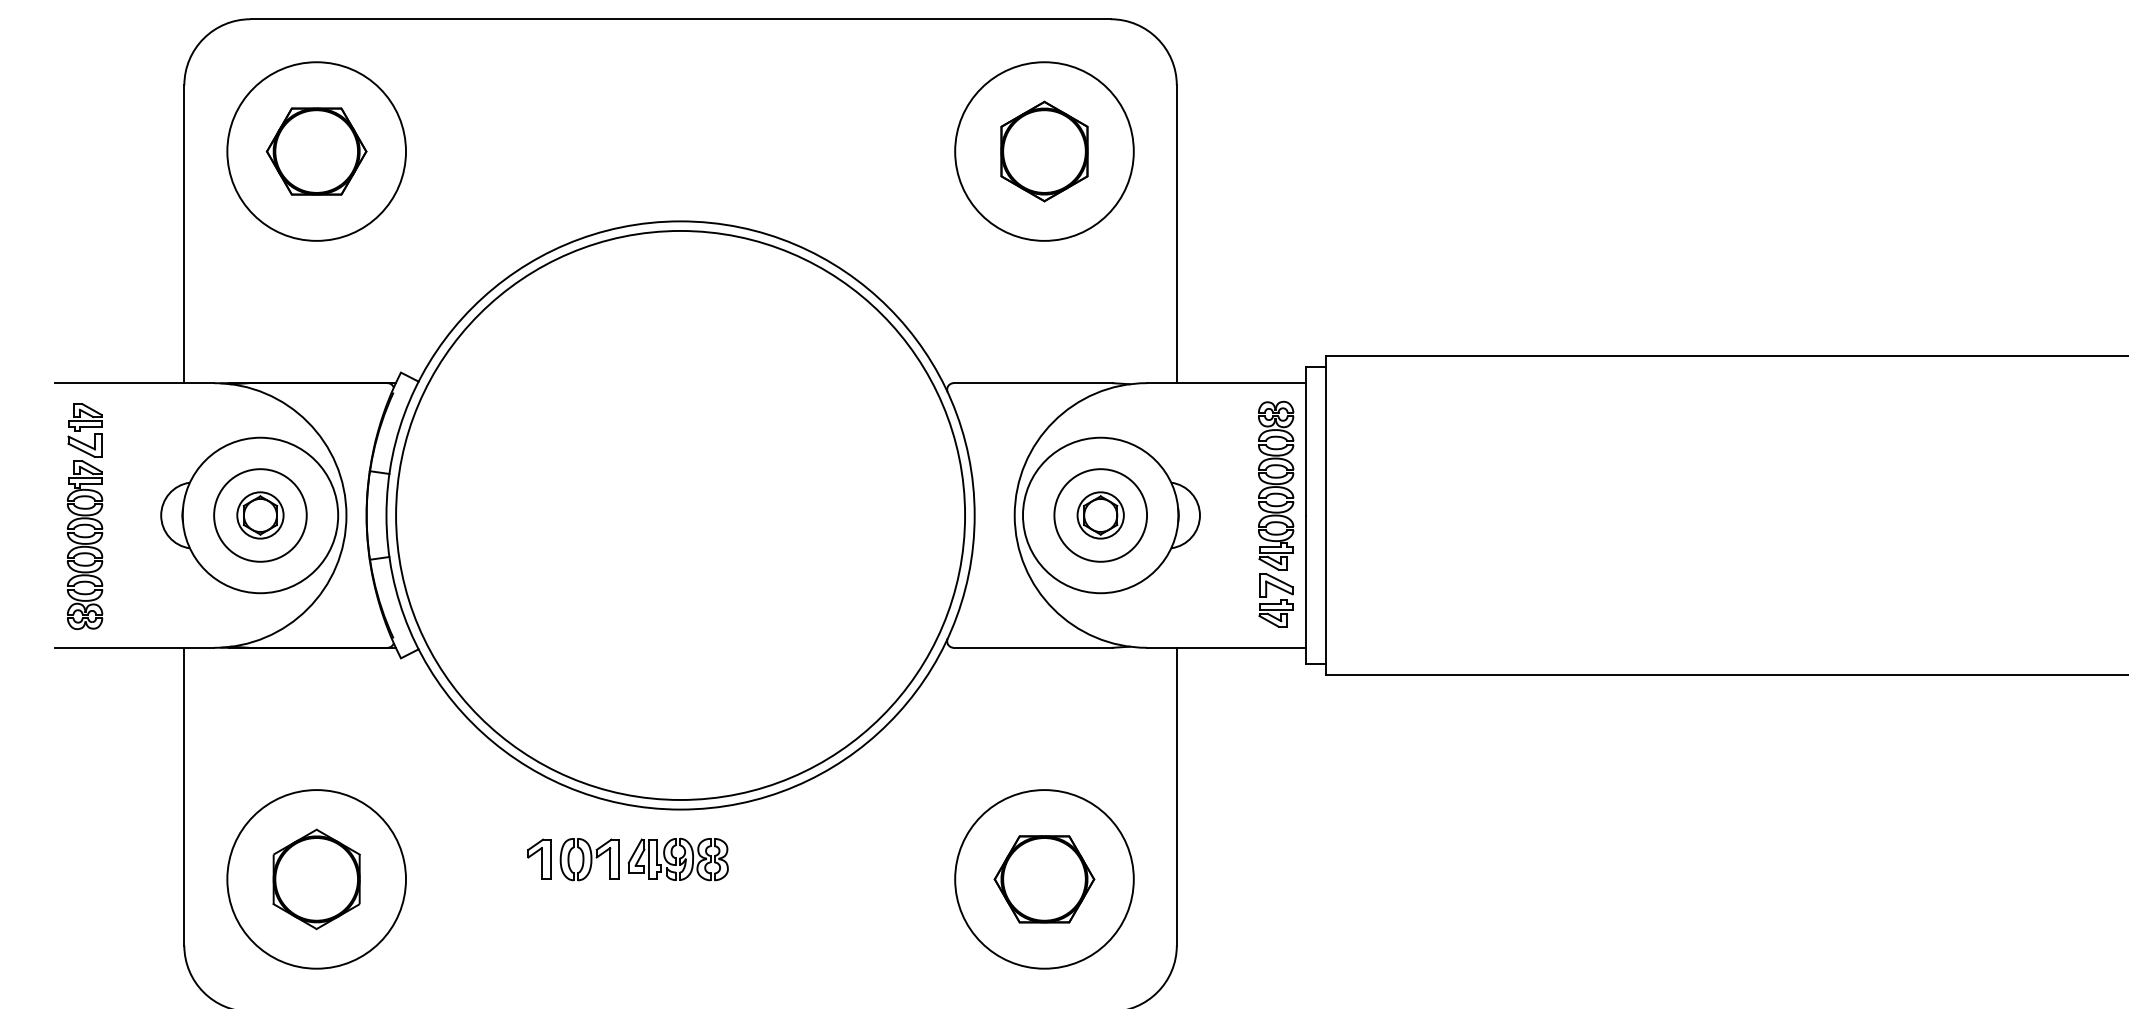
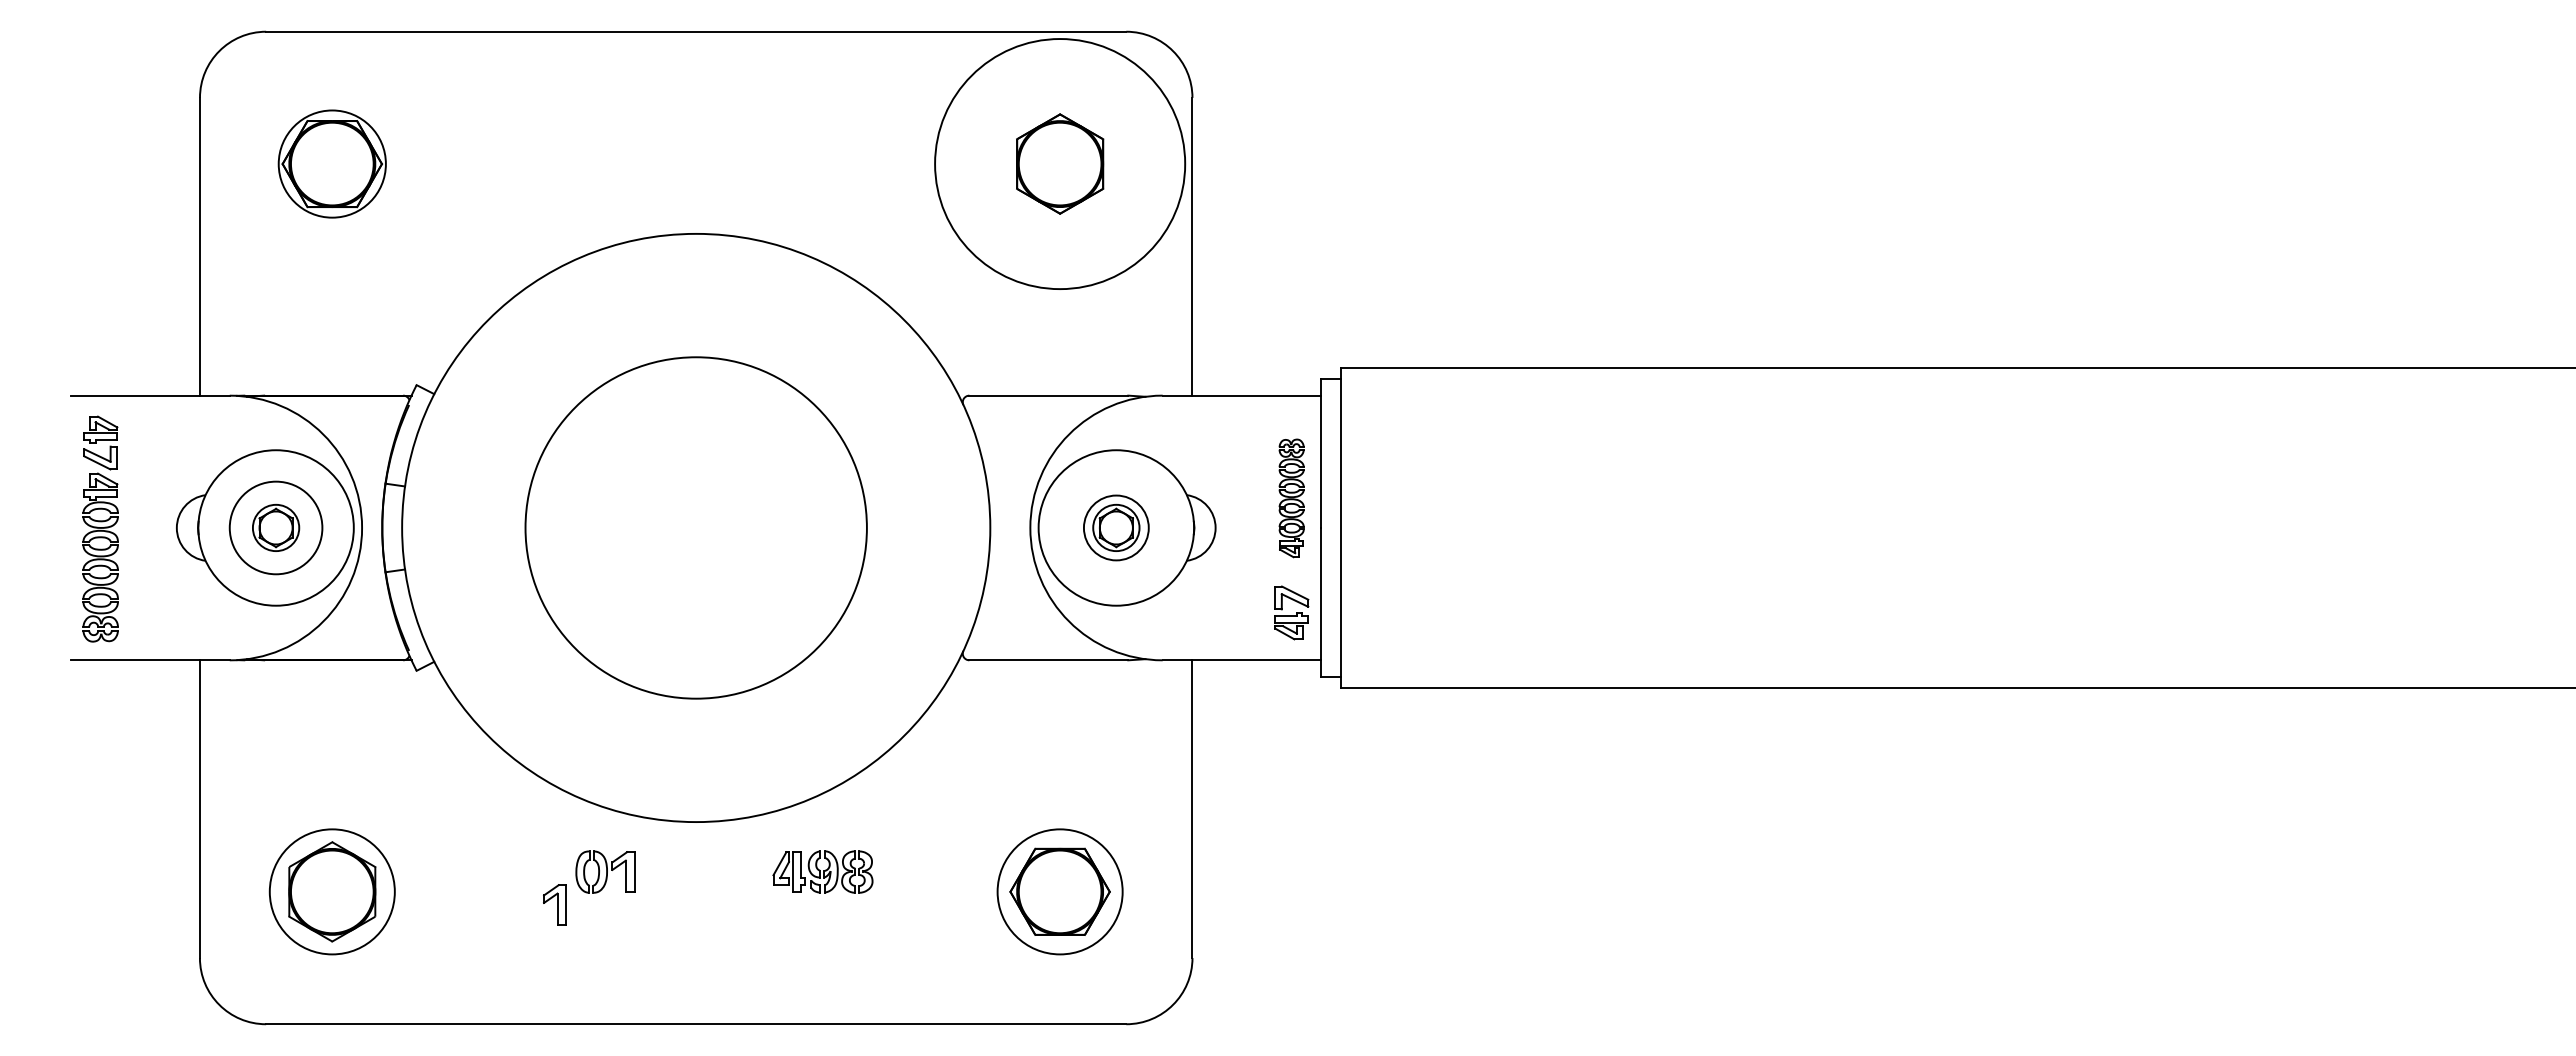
circle: (316, 151) -> (332, 163), size x0.6
circle: (1043, 151) -> (1059, 163), size x1.4
part: (1275, 486) -> (1291, 498), size x0.7
circle: (679, 515) -> (695, 527), size x0.6
circle: (1100, 515) -> (1116, 527), size x0.7
part: (538, 859) -> (554, 904), moved
part: (677, 859) -> (822, 871), moved
circle: (316, 879) -> (332, 891), size x0.7
circle: (1043, 879) -> (1059, 891), size x0.7

